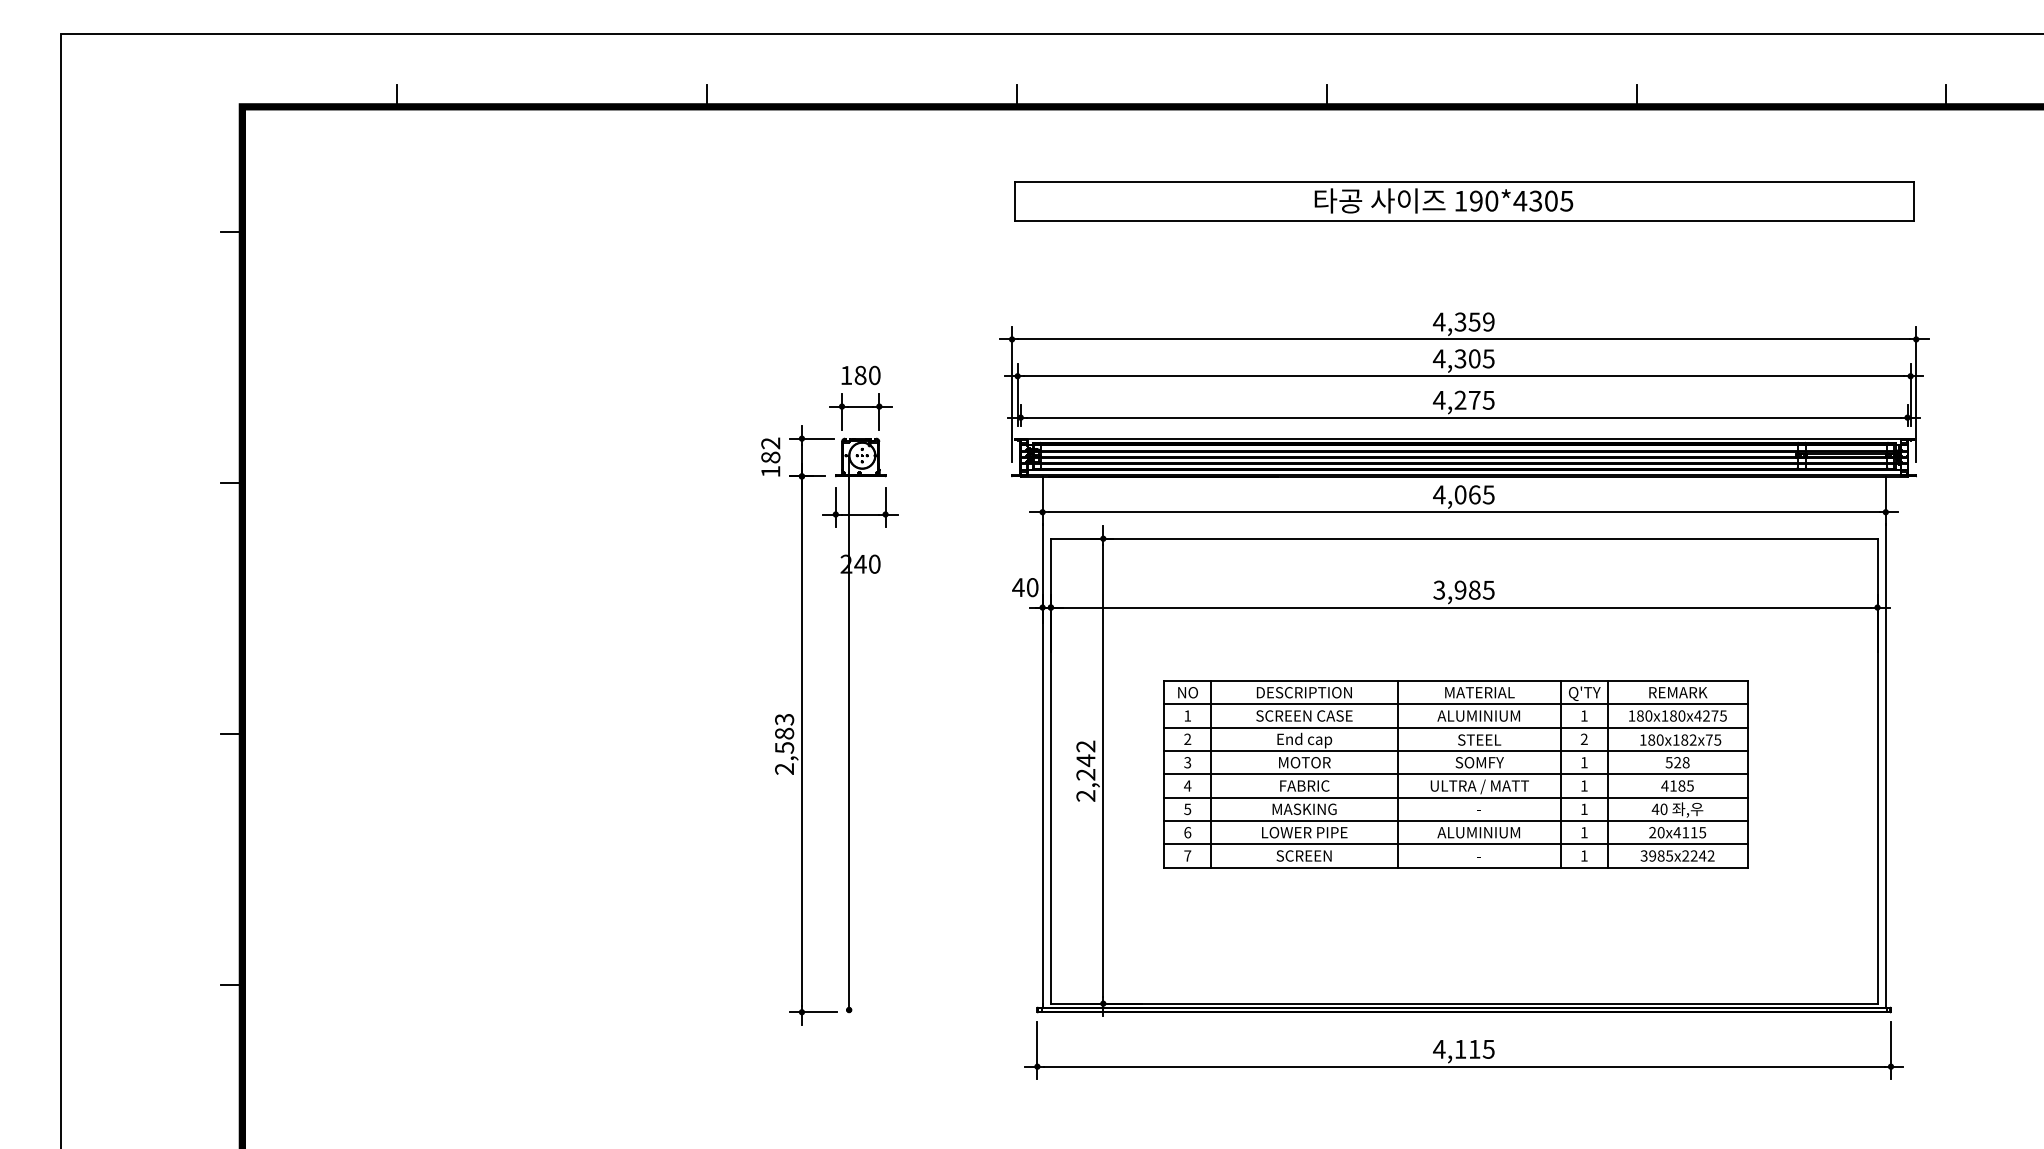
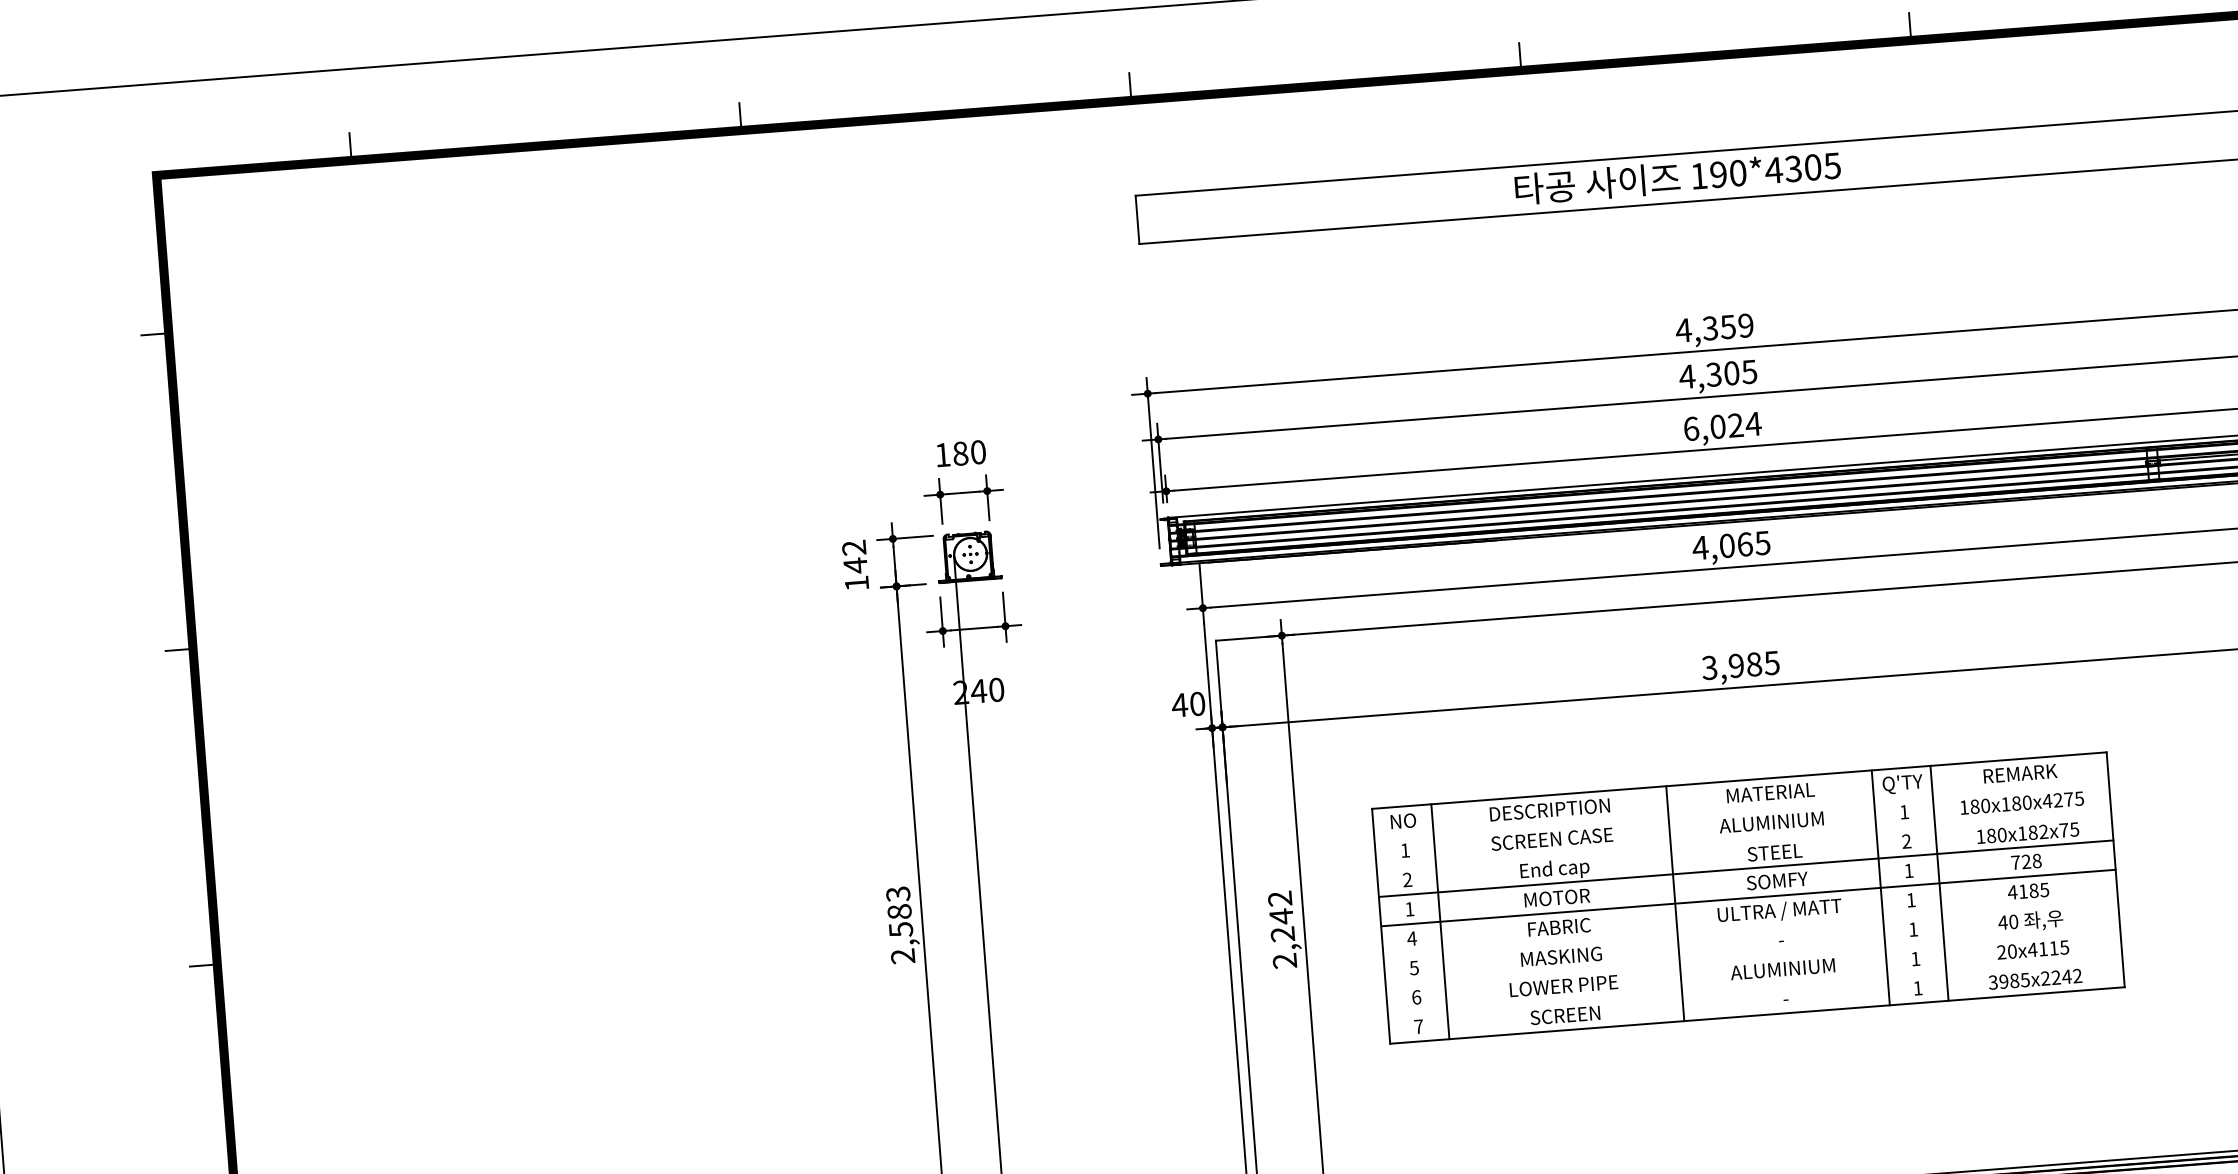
text: (1463, 399) -> (1721, 425), 4,275 -> 6,024
text: (770, 457) -> (855, 565), 182 -> 142
line: (1455, 704) -> (1741, 810), removed
line: (1455, 727) -> (1743, 839), removed
text: (1187, 762) -> (1409, 909), 3 -> 1
text: (1668, 762) -> (2014, 862), 528 -> 728
line: (1455, 797) -> (1750, 927), removed
line: (1455, 821) -> (1752, 957), removed
line: (1455, 844) -> (1754, 986), removed

